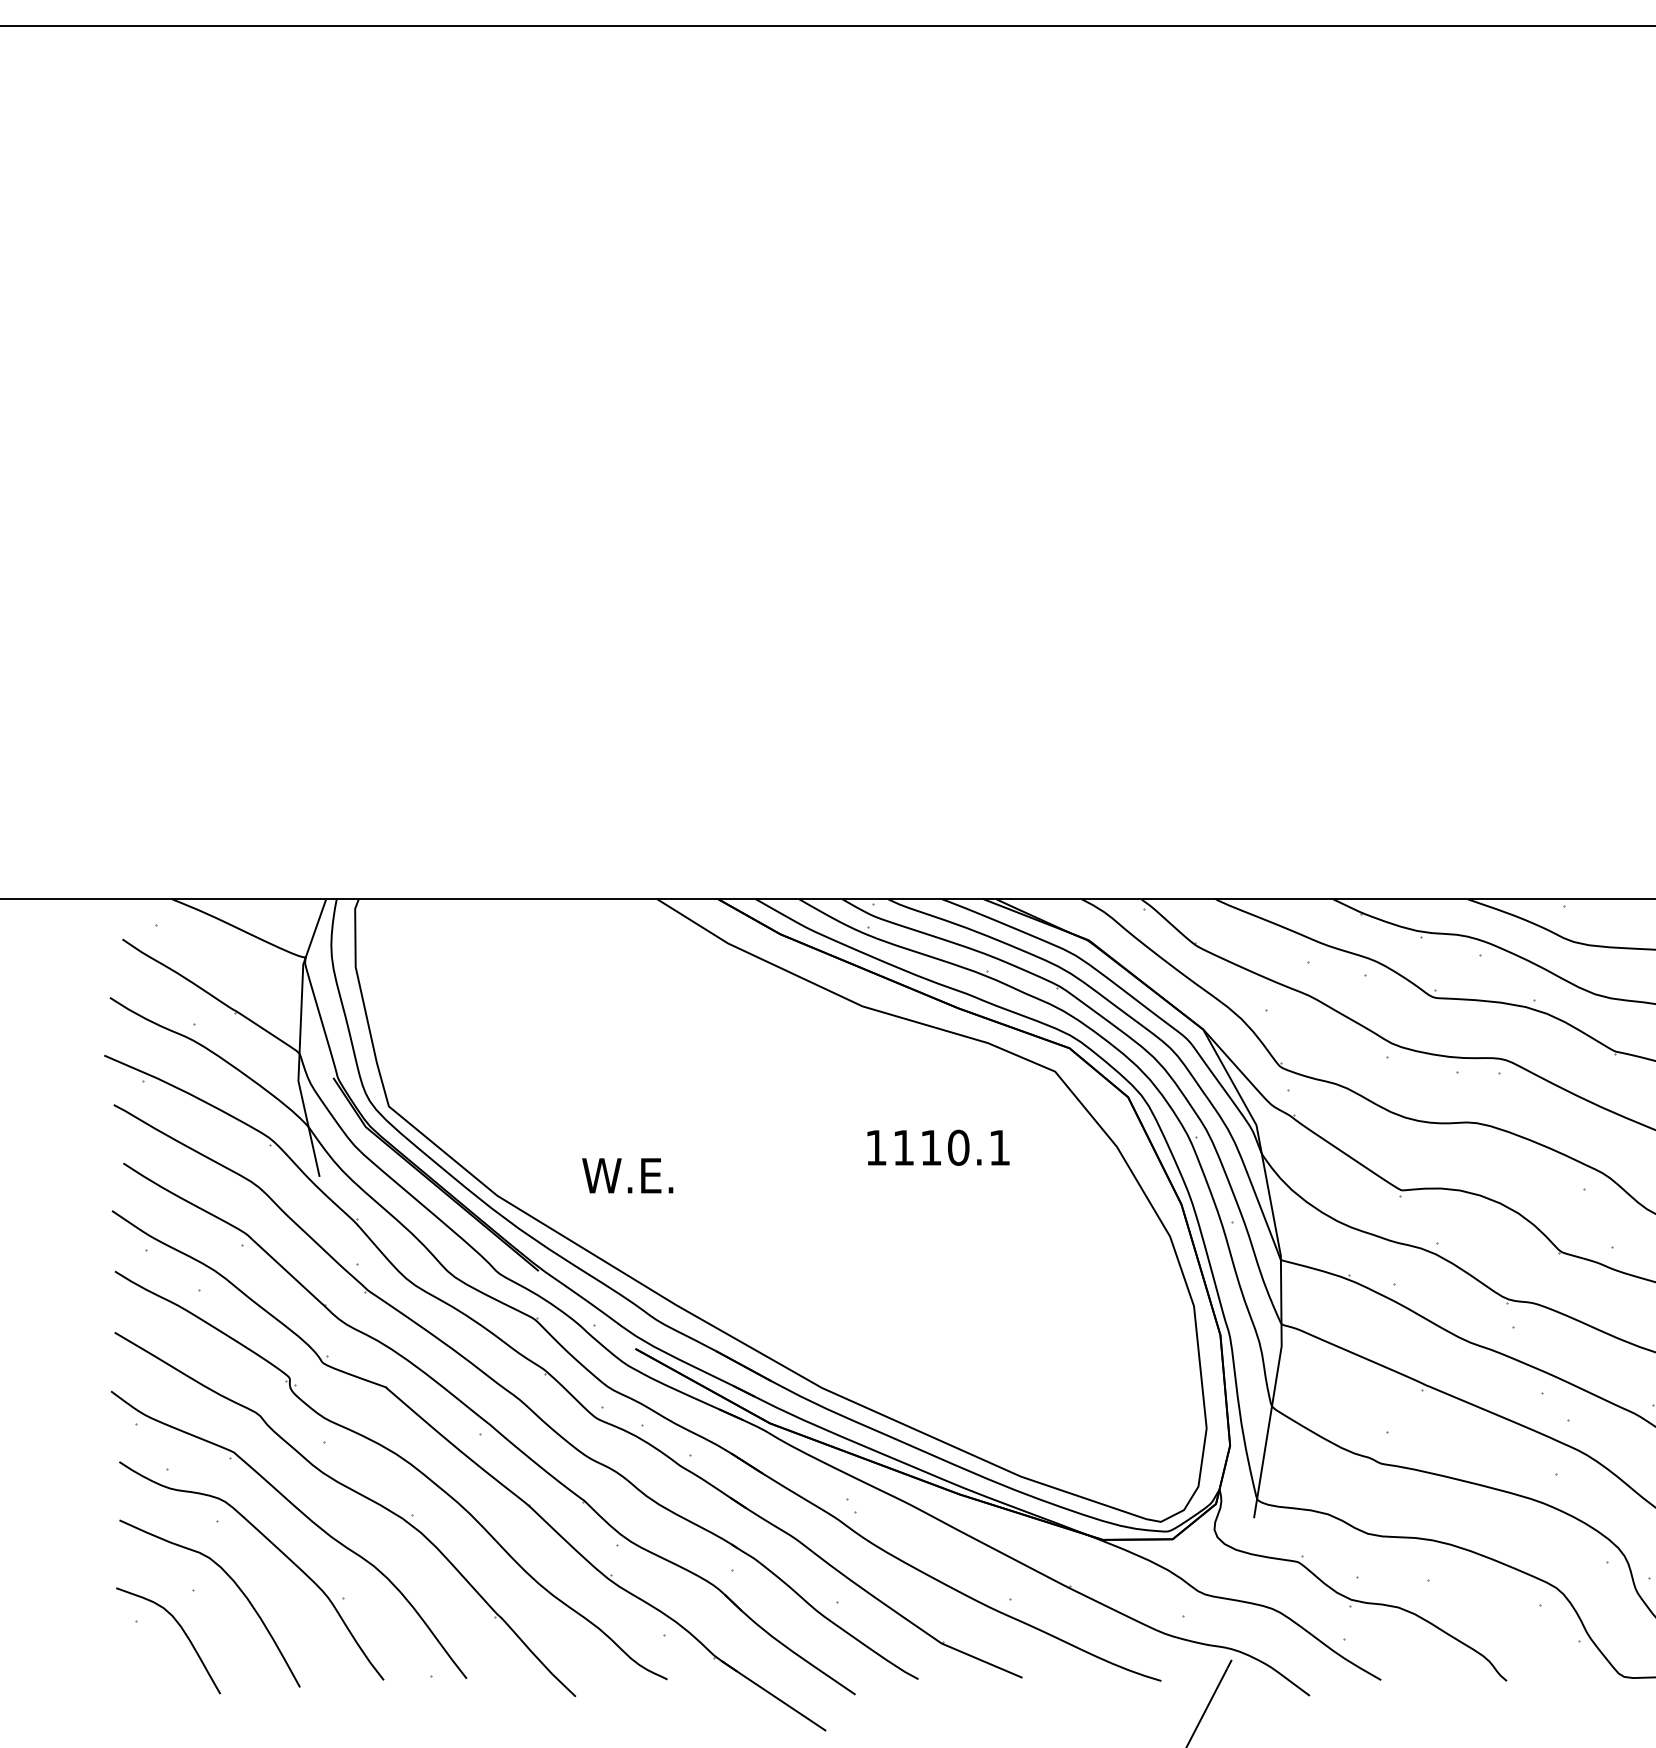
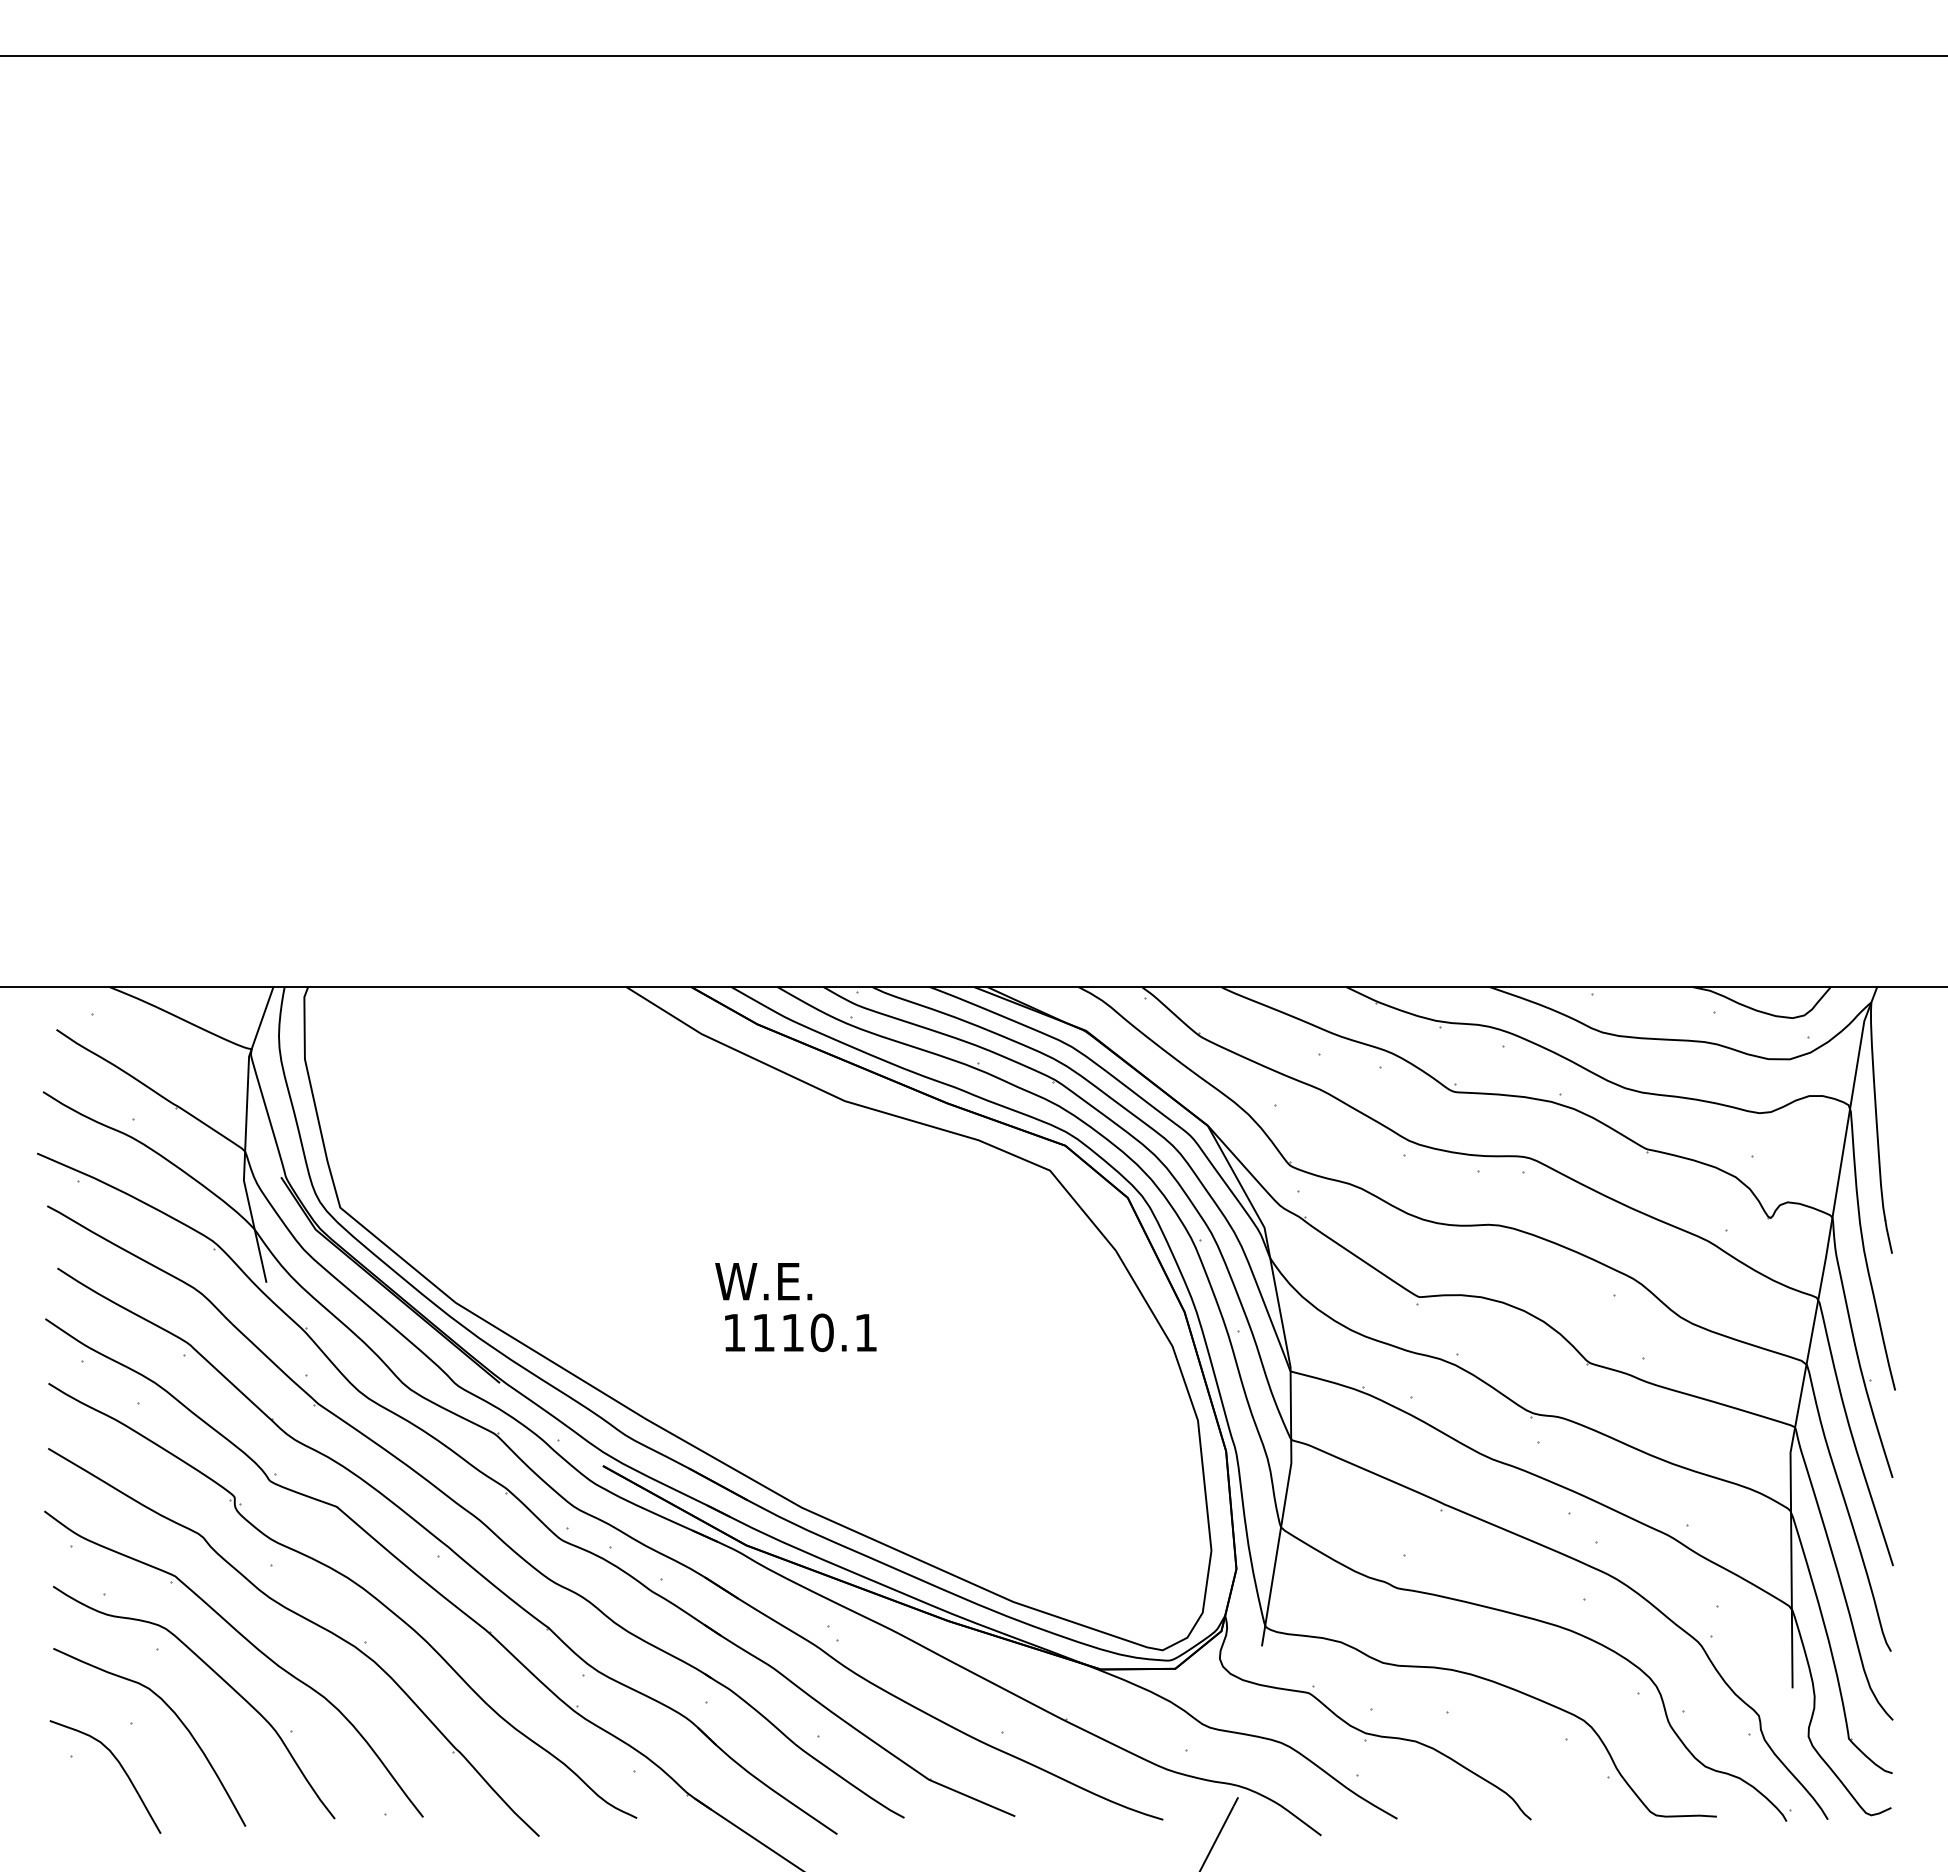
text: (938, 1147) -> (800, 1332), moved
text: (627, 1175) -> (763, 1281), moved

